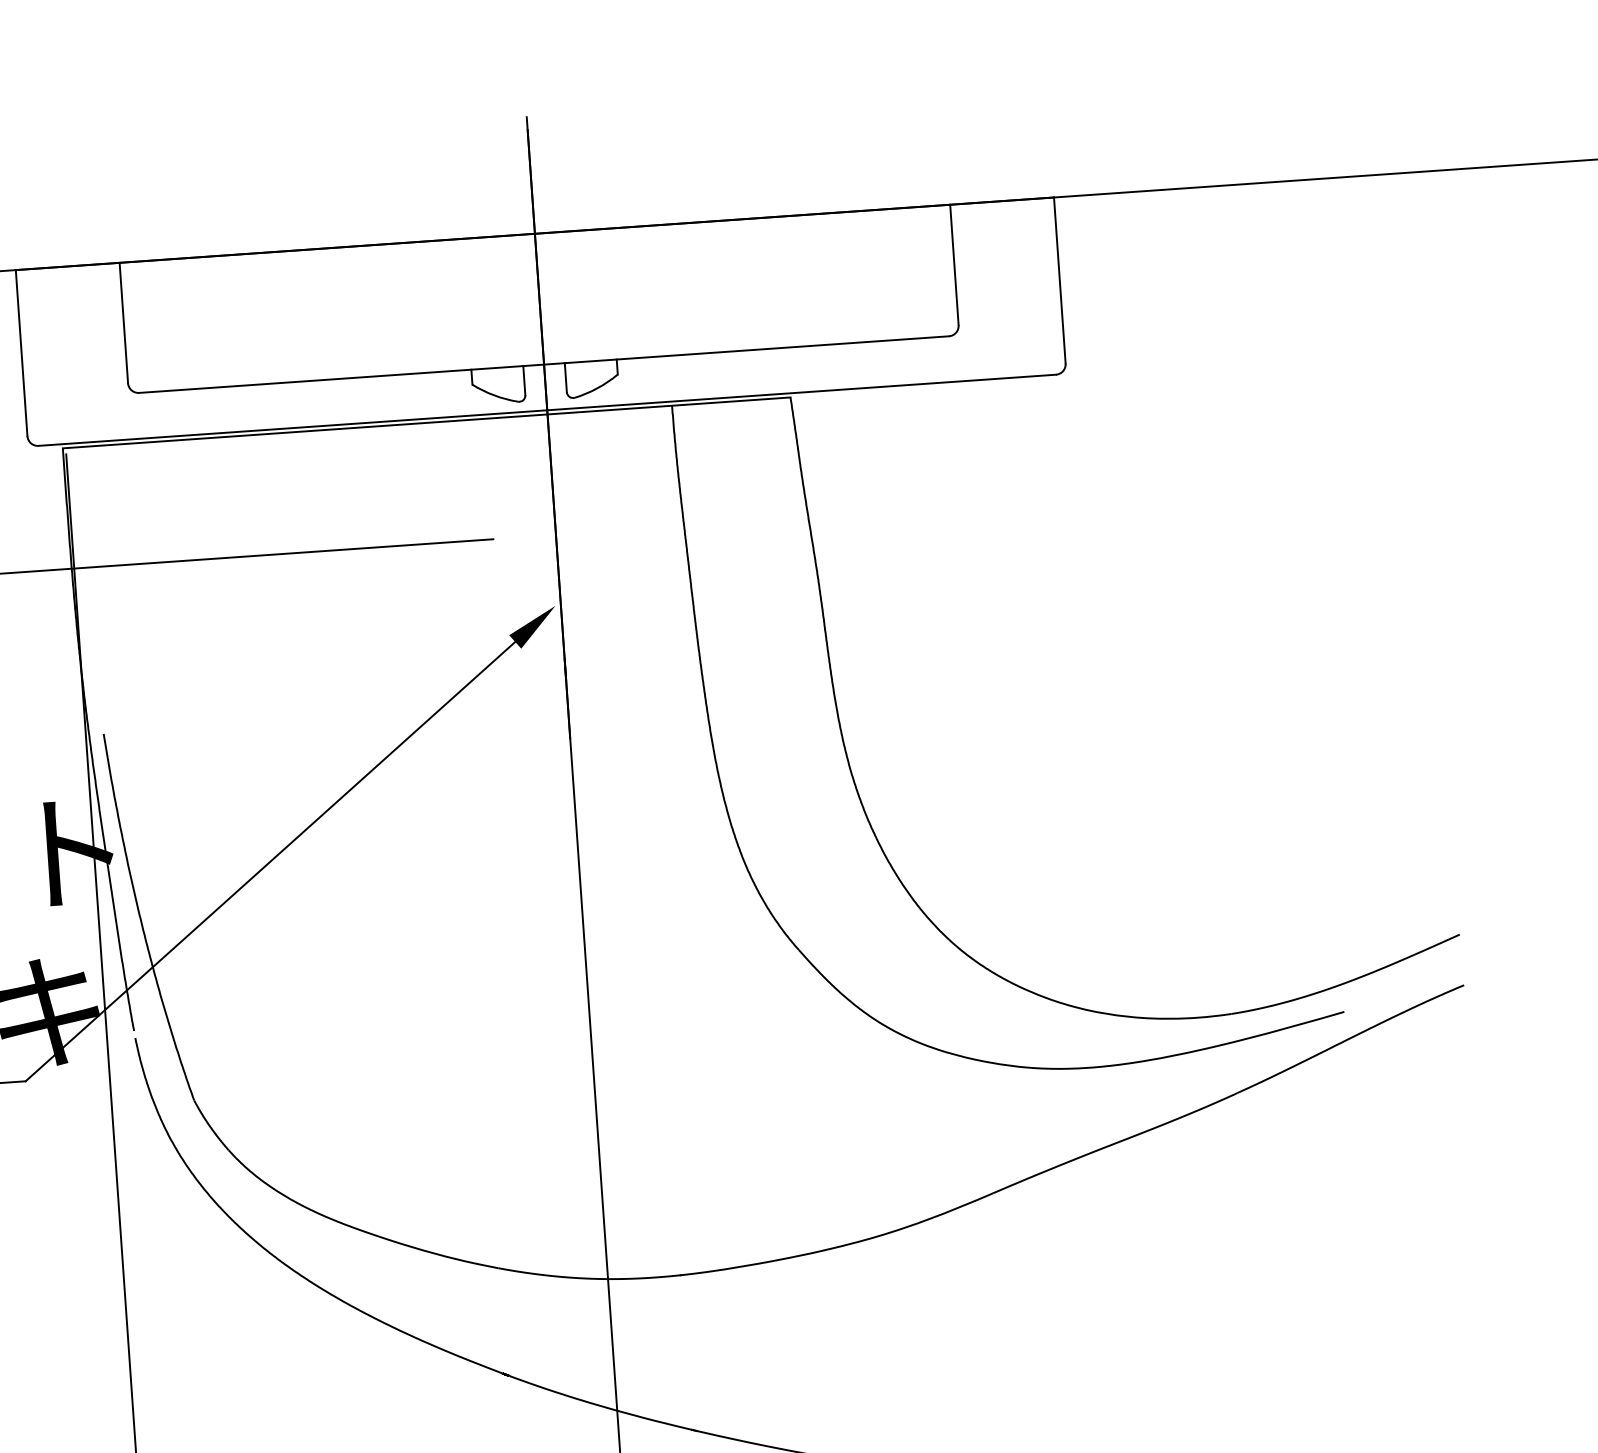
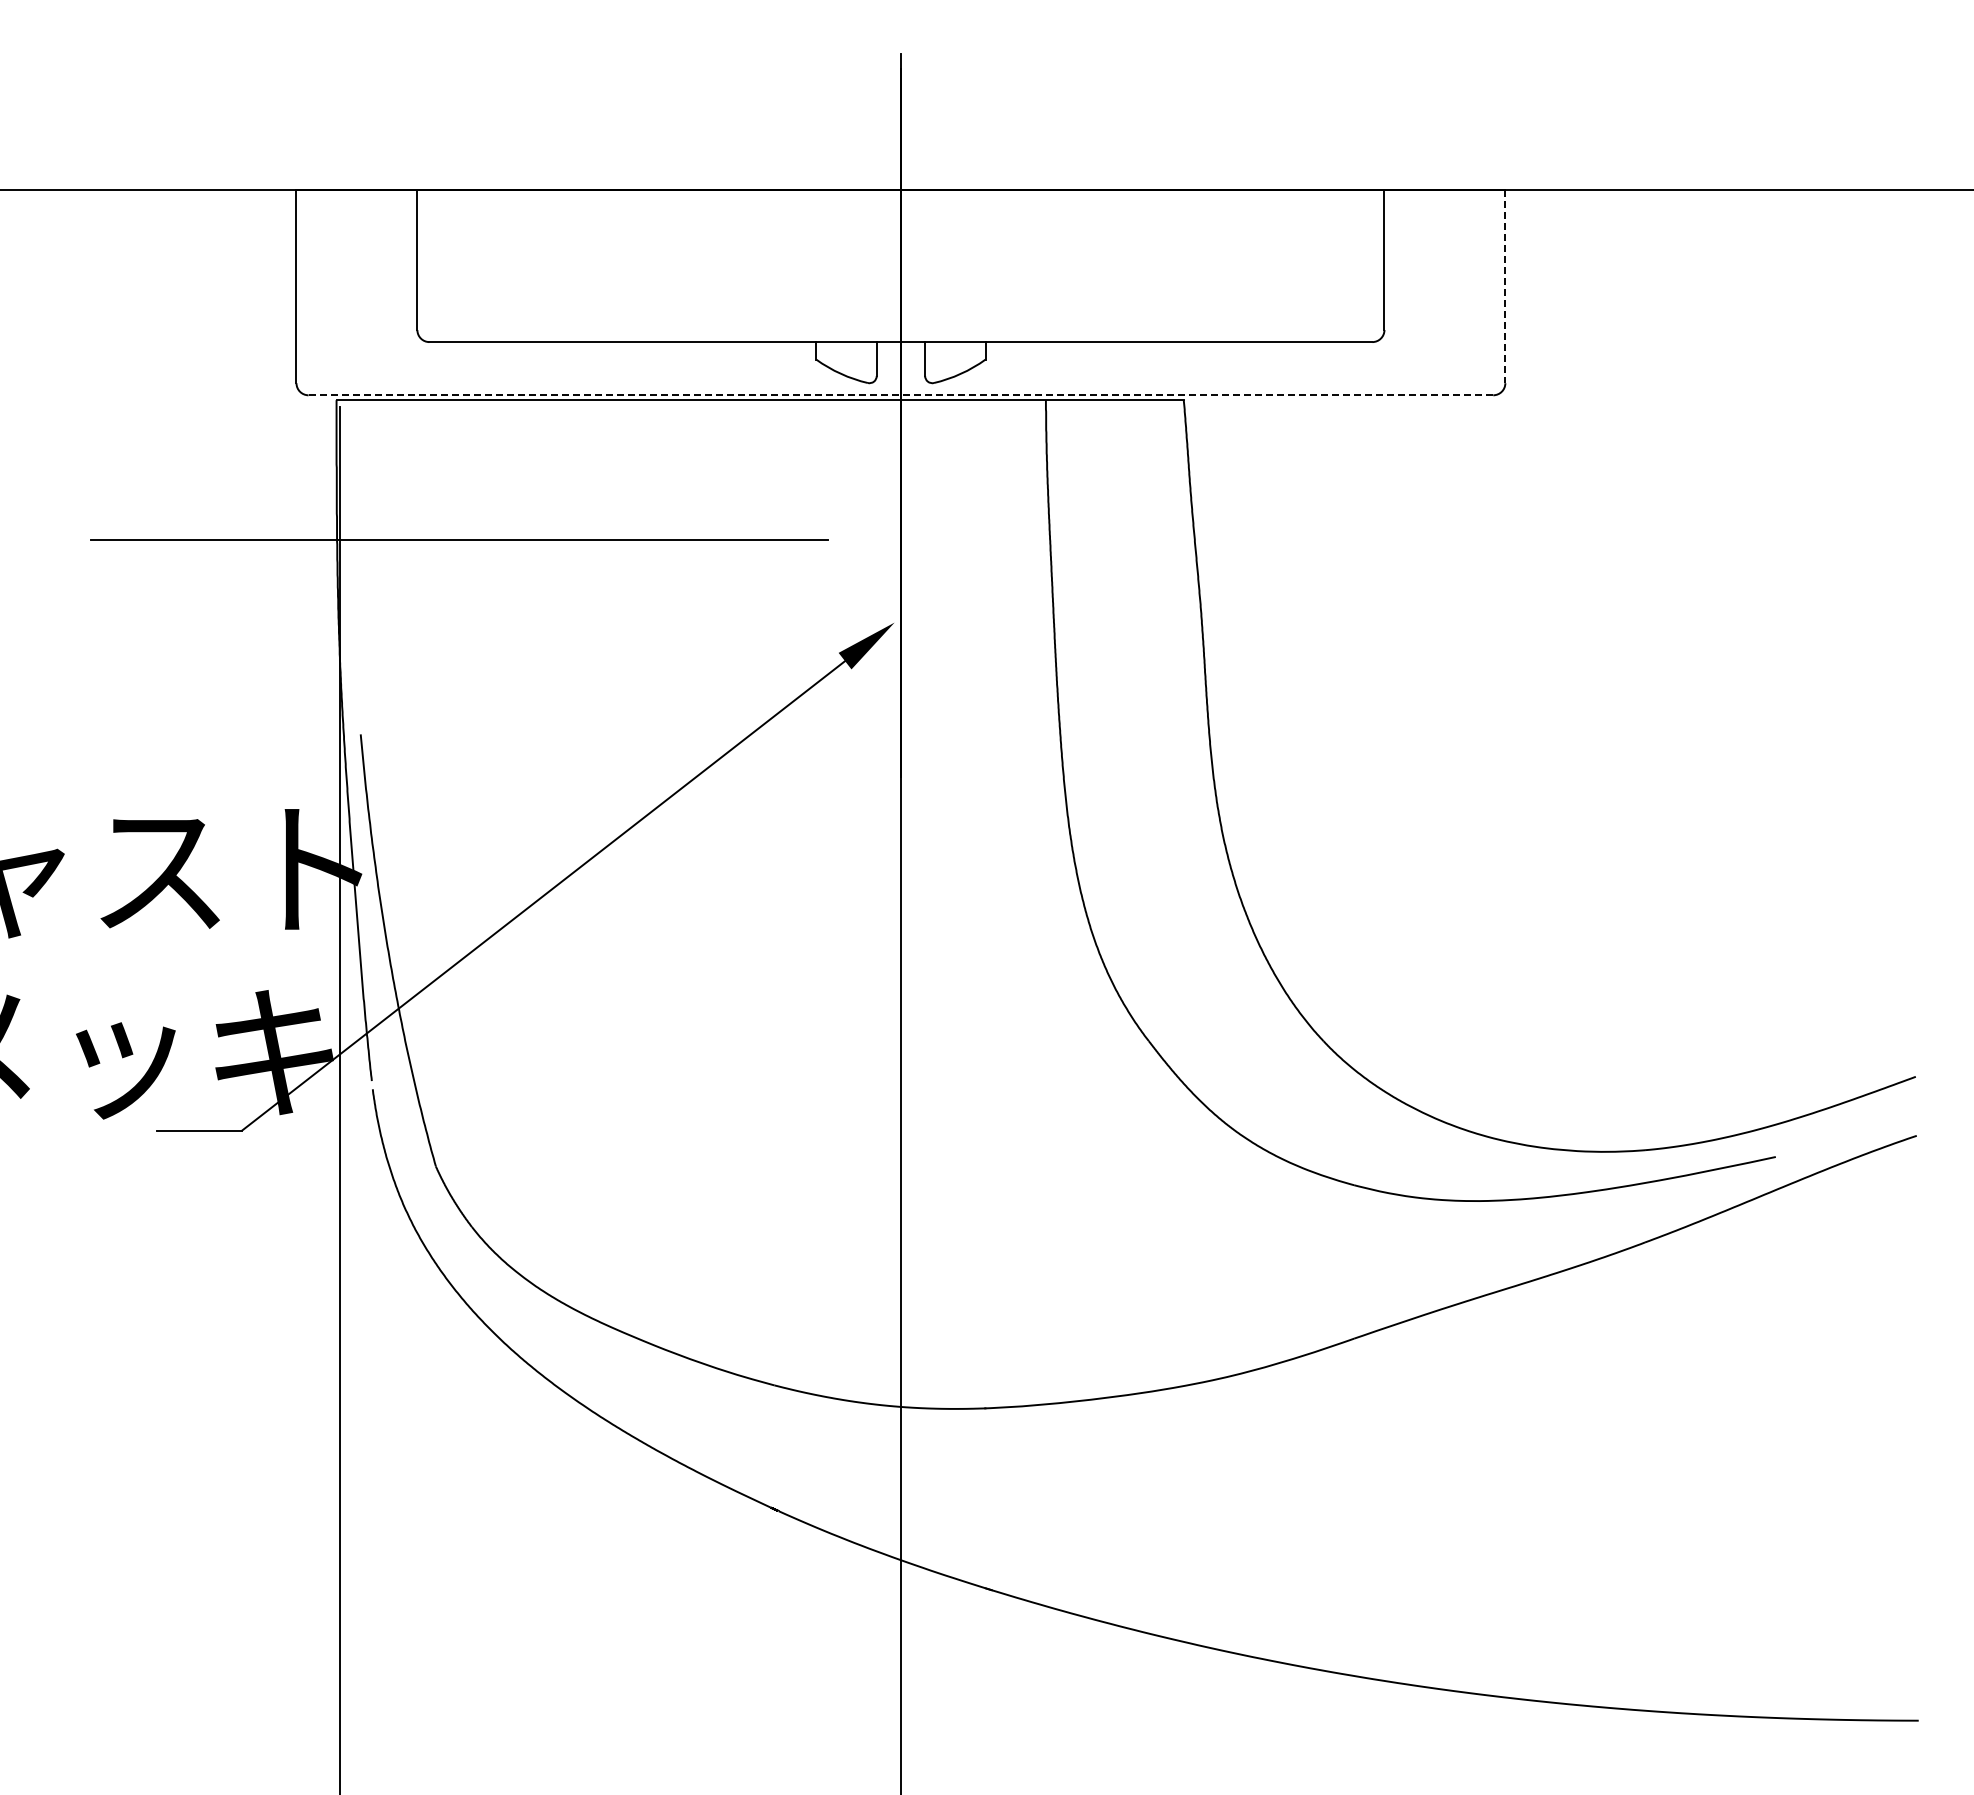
line: (1059, 280) -> (1505, 286), solid -> dashed
line: (546, 410) -> (900, 395), solid -> dashed

